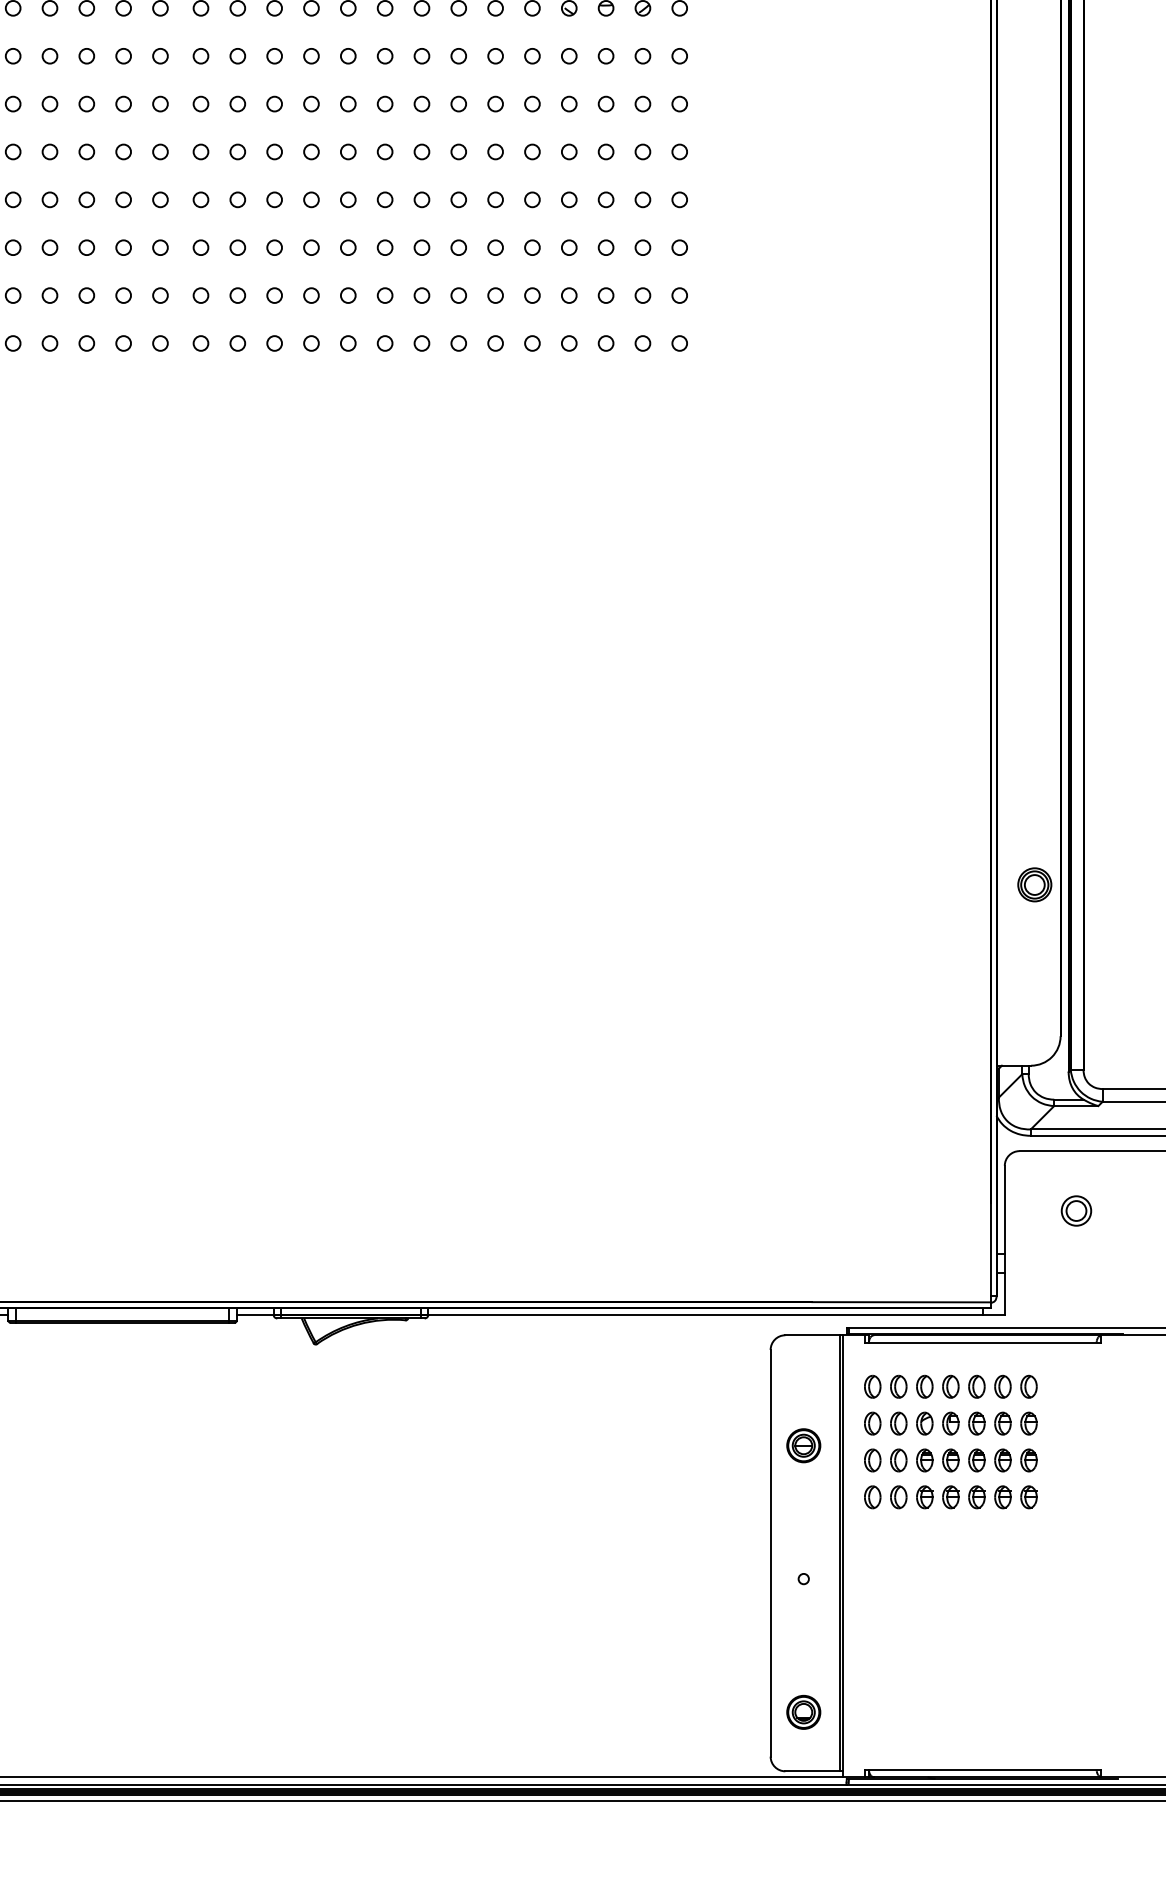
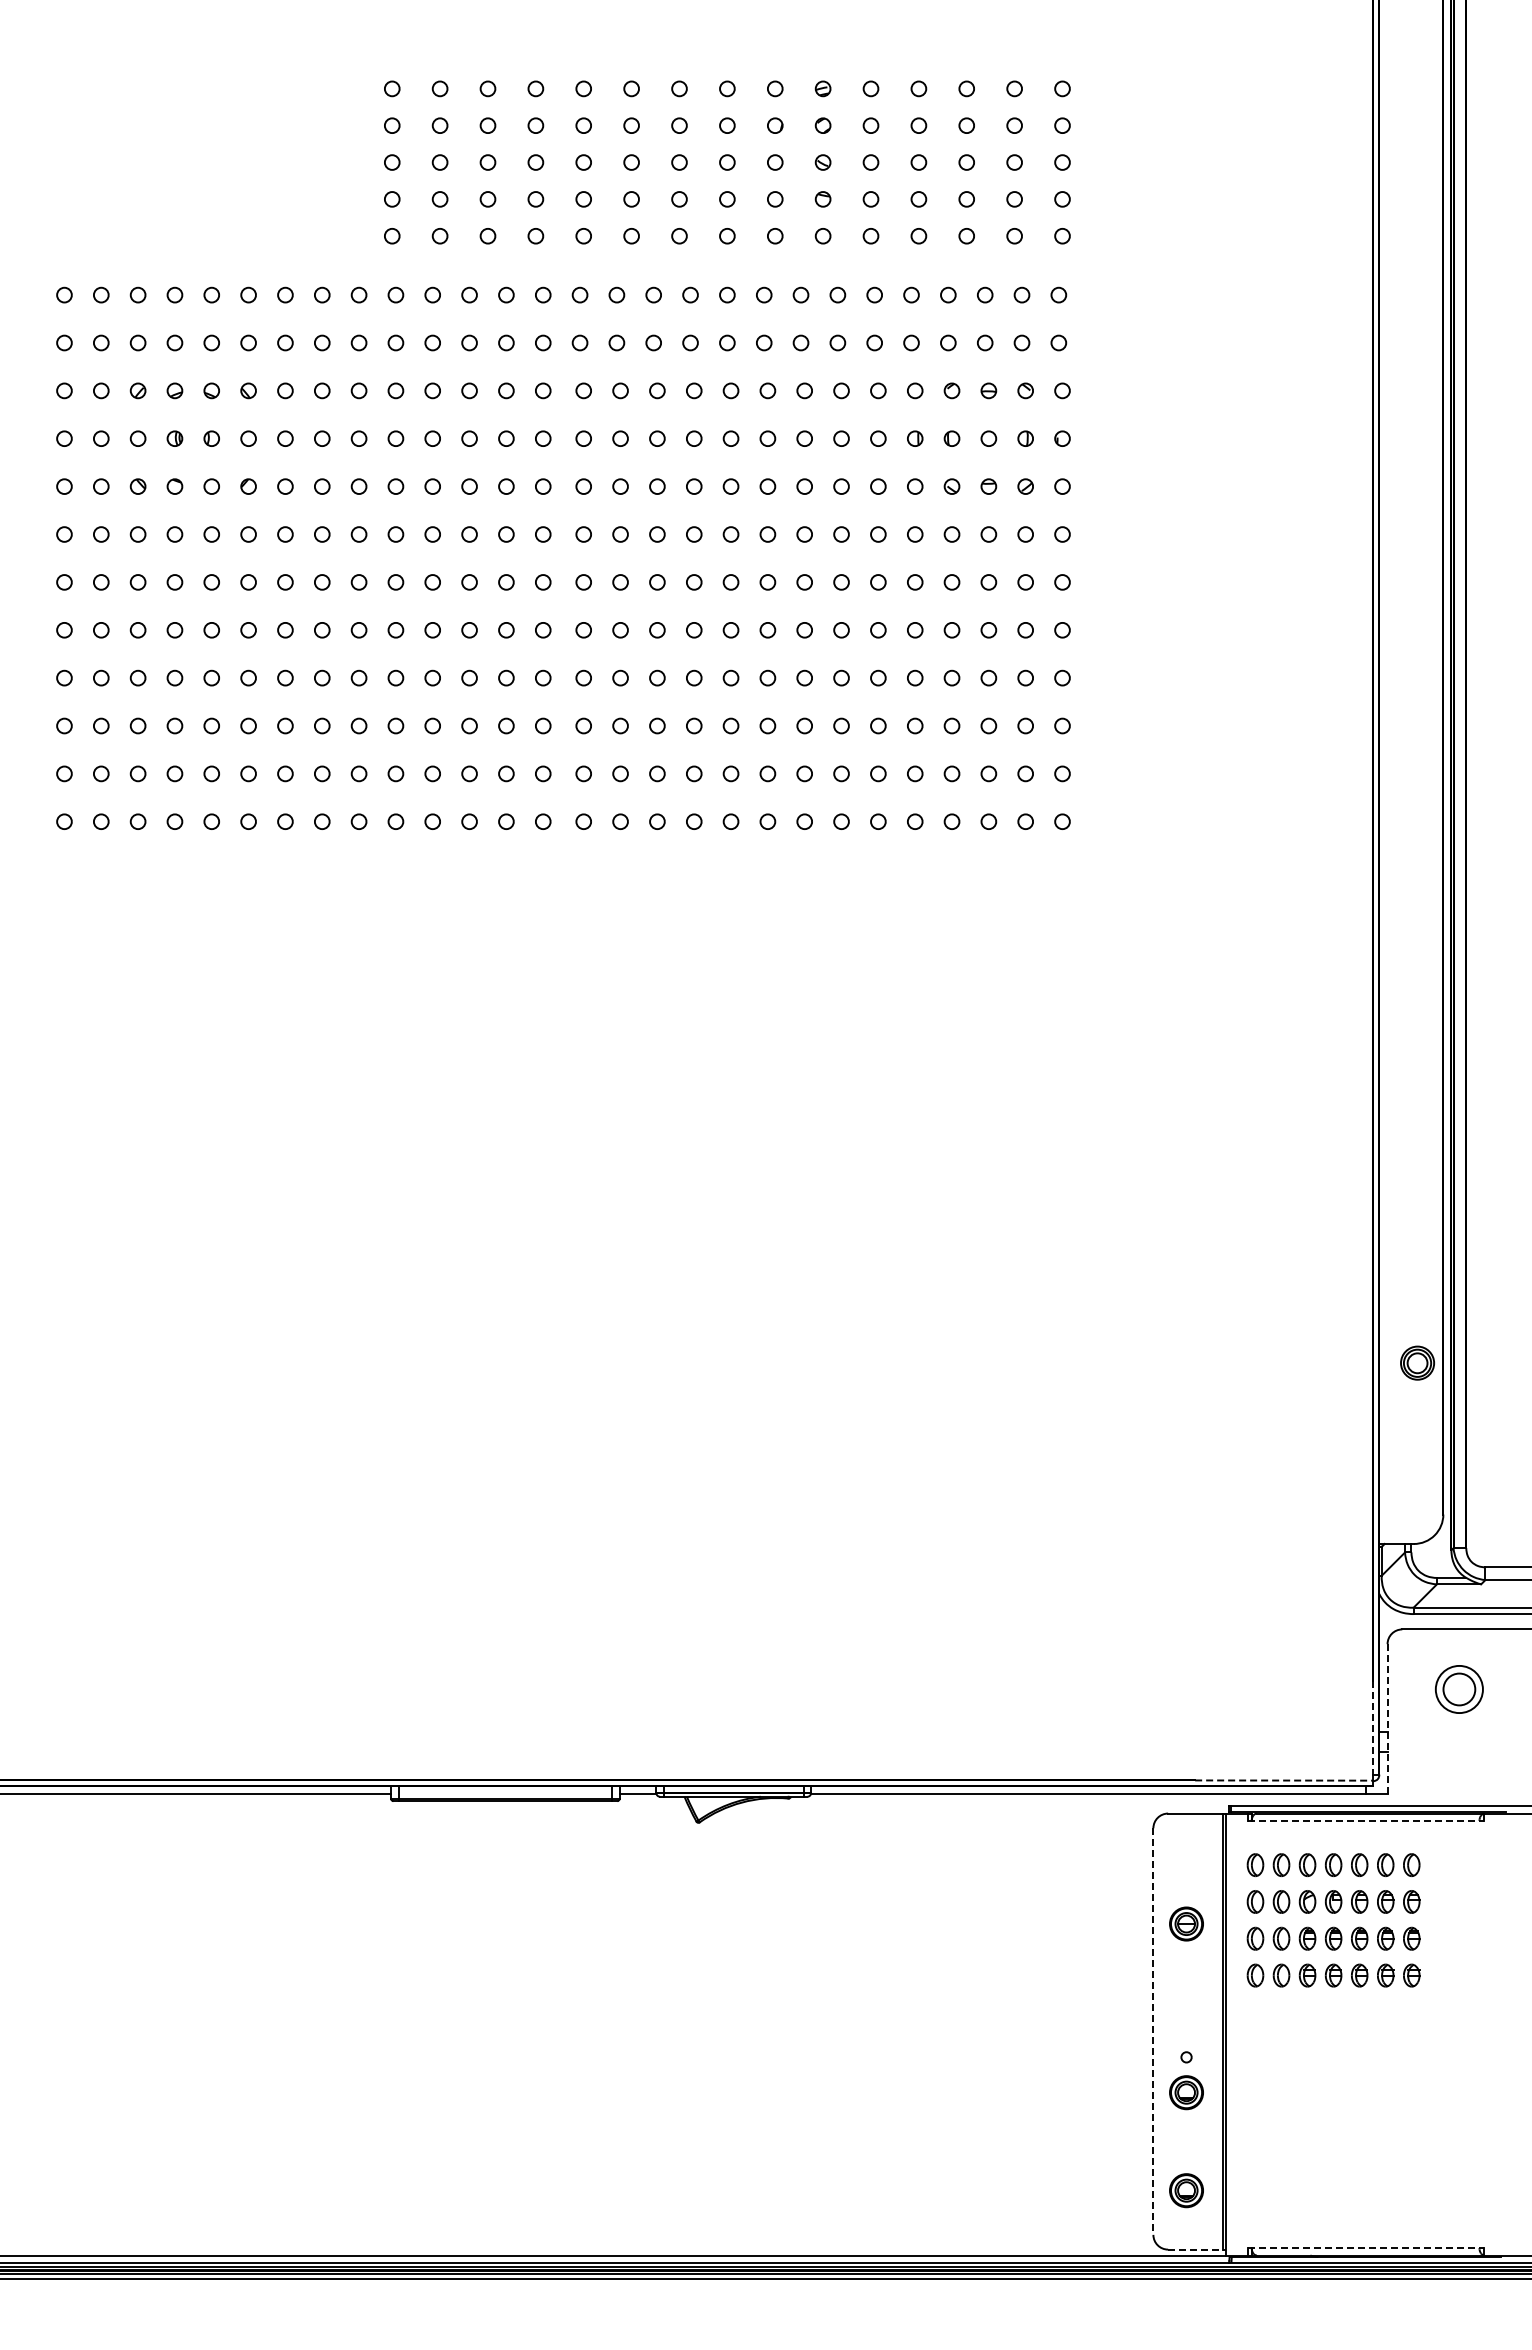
part: (1075, 1210) -> (1458, 1688), size x1.6
line: (1004, 1240) -> (1387, 1718), solid -> dashed
line: (990, 1249) -> (1373, 1727), solid -> dashed
line: (901, 1302) -> (1284, 1780), solid -> dashed
line: (983, 1342) -> (1366, 1820), solid -> dashed
line: (770, 1554) -> (1153, 2032), solid -> dashed
part: (803, 1614) -> (1186, 2092), added
line: (983, 1770) -> (1366, 2248), solid -> dashed
line: (813, 1771) -> (1196, 2249), solid -> dashed

